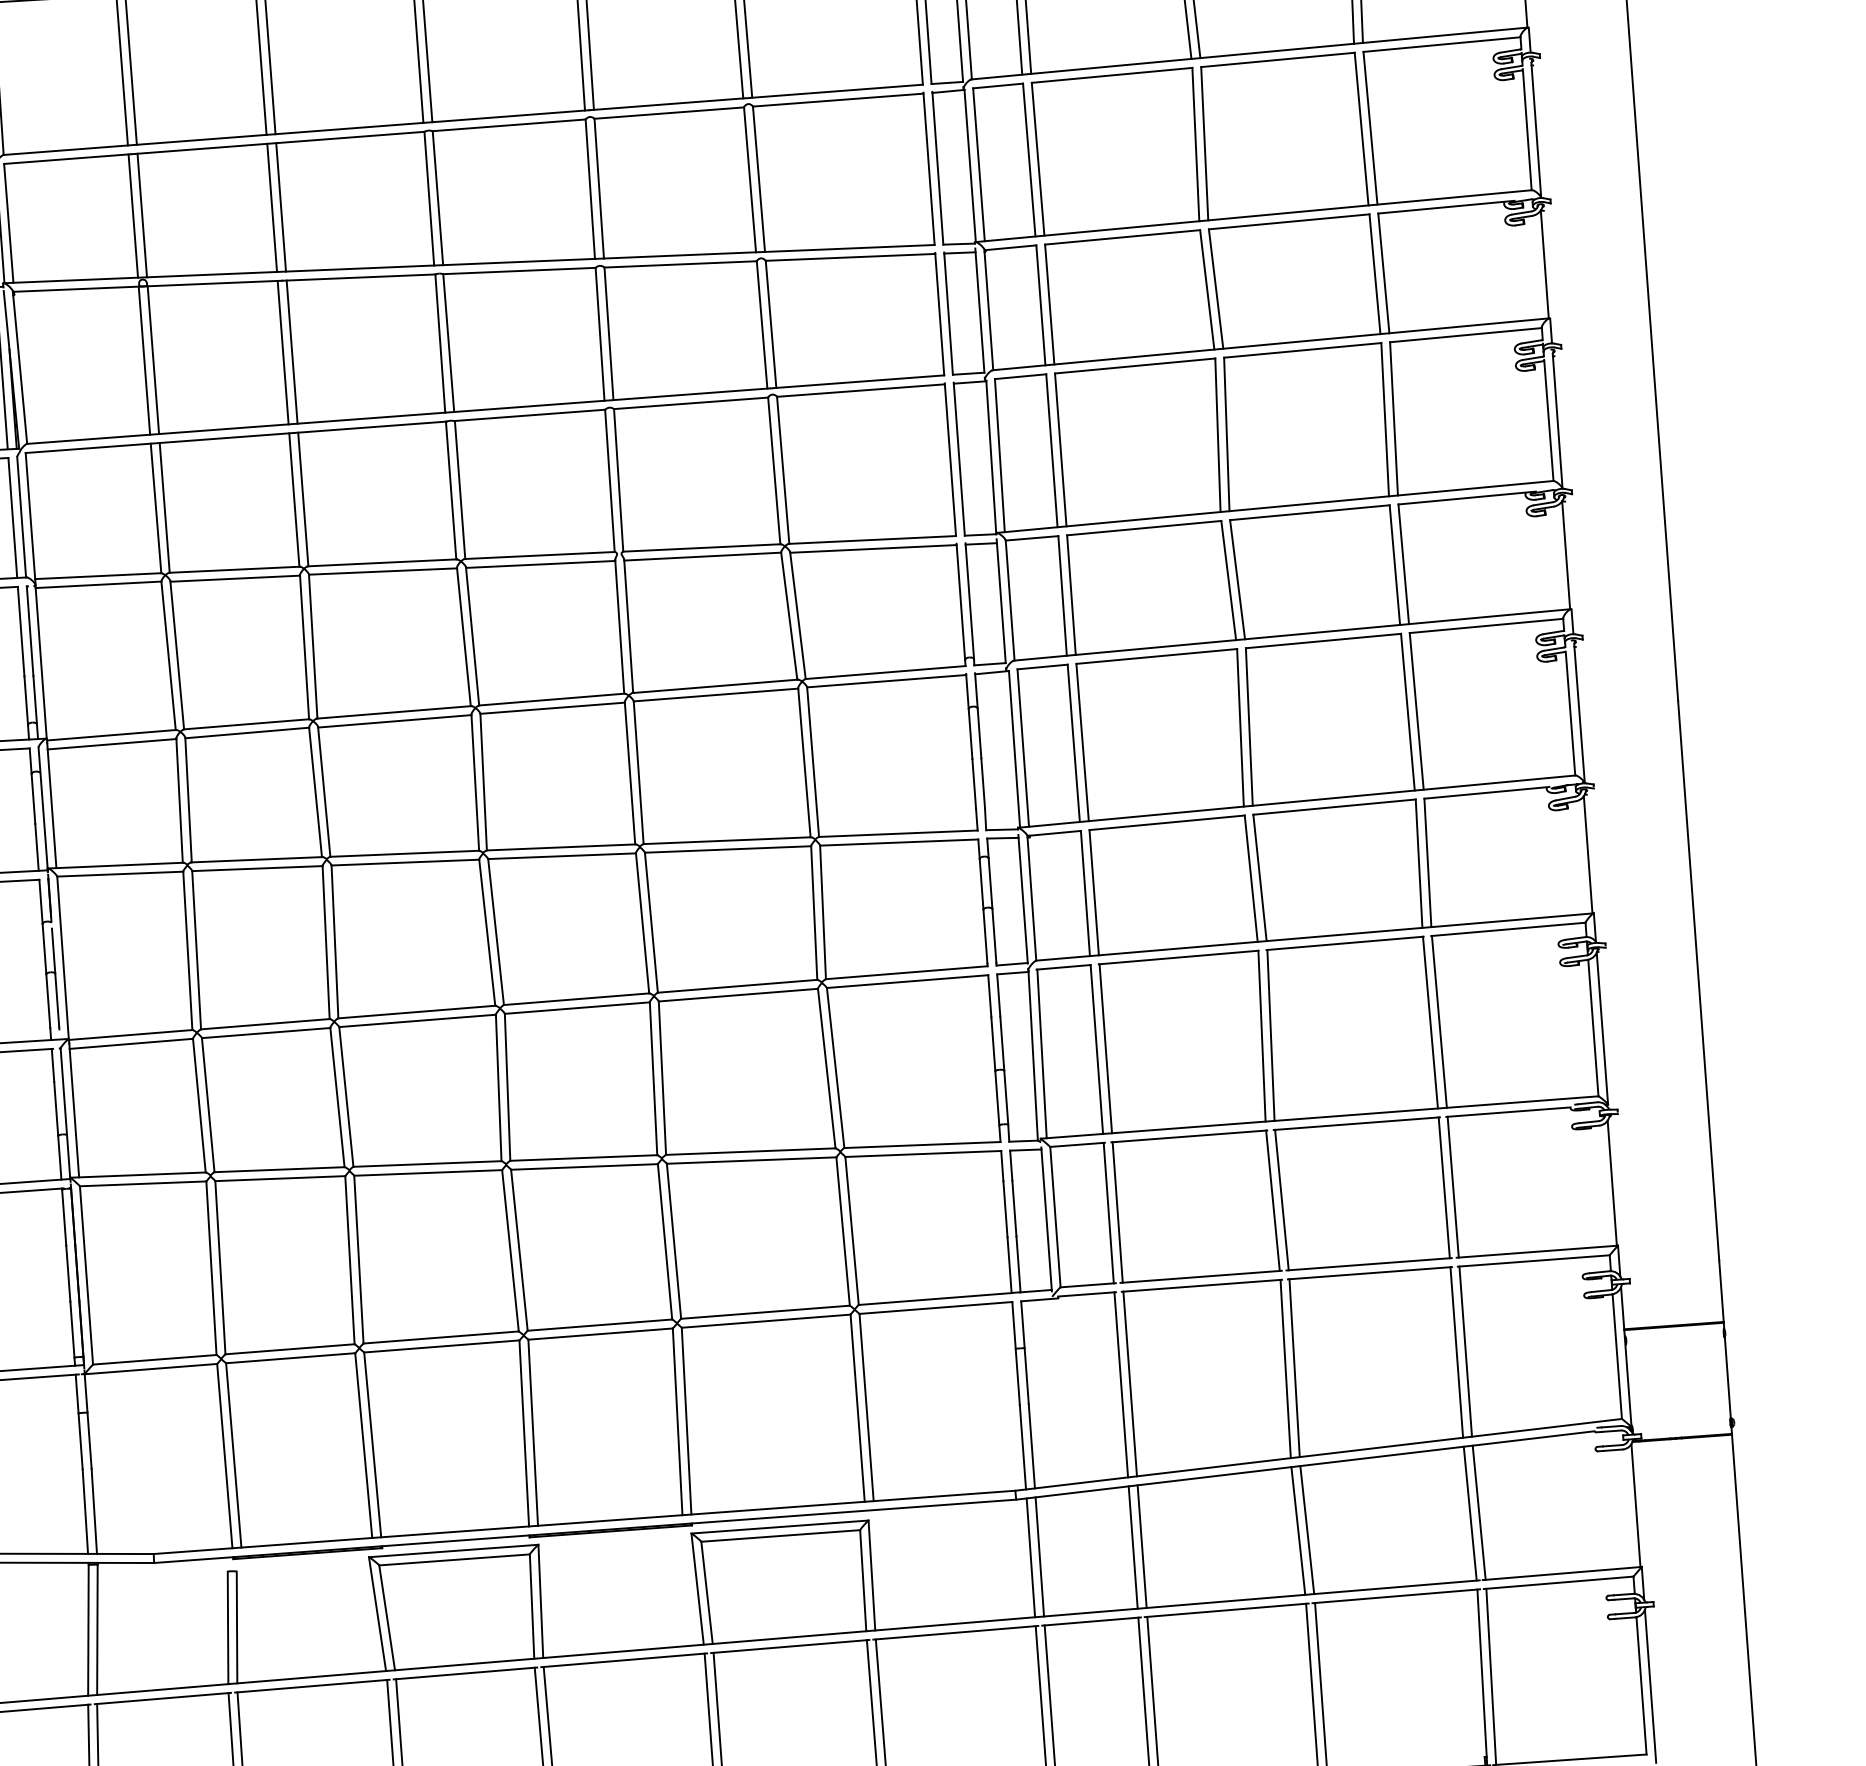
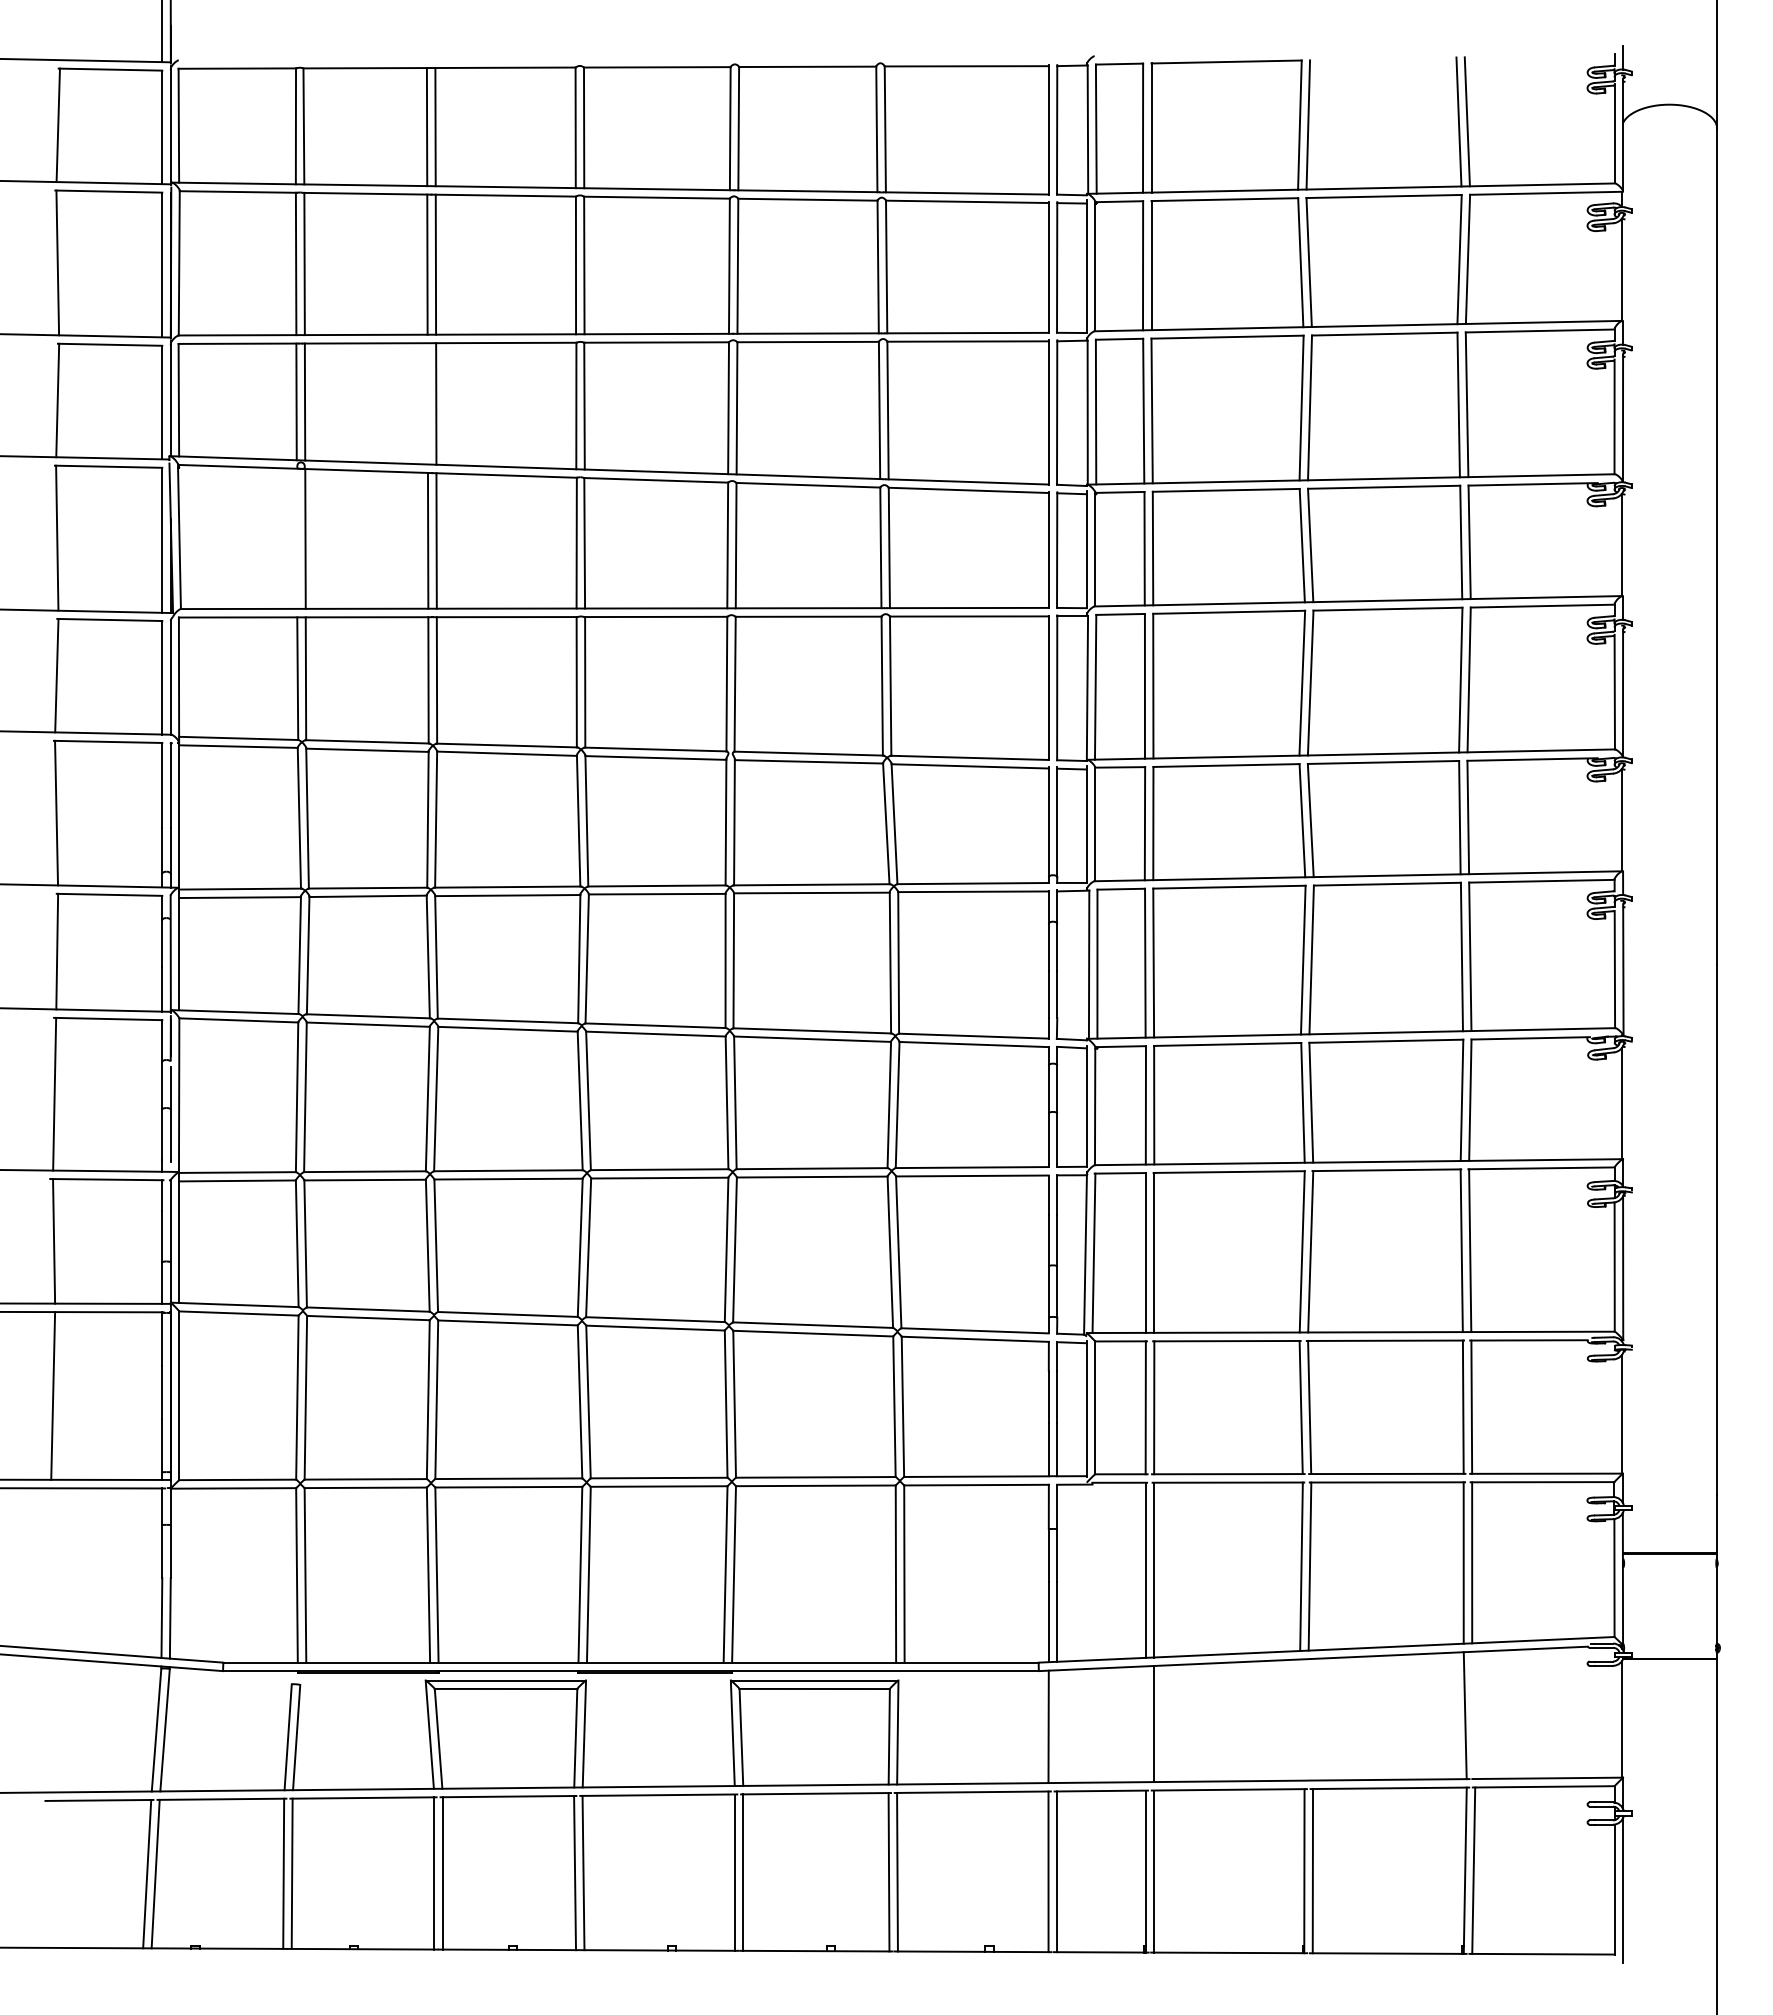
line: (271, 207) -> (427, 403), removed
line: (143, 360) -> (296, 538), removed
line: (1478, 1512) -> (1473, 1715), removed
line: (1307, 1529) -> (1310, 1719), removed
line: (1298, 1530) -> (1302, 1719), removed
line: (1133, 1547) -> (1145, 1724), removed
line: (1039, 1556) -> (1056, 1726), removed

